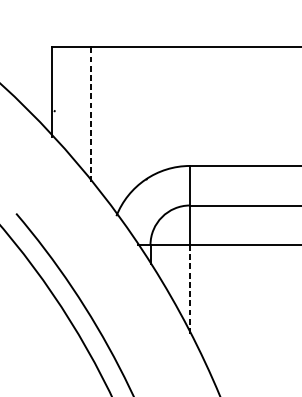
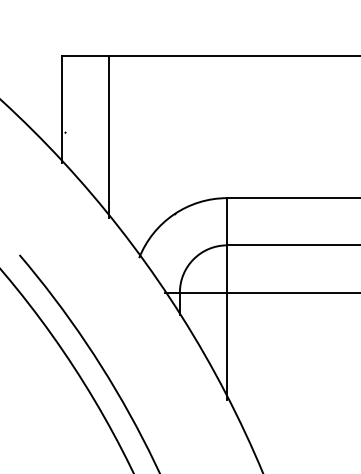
line: (91, 115) -> (109, 137), dashed -> solid
line: (190, 290) -> (227, 346), dashed -> solid

